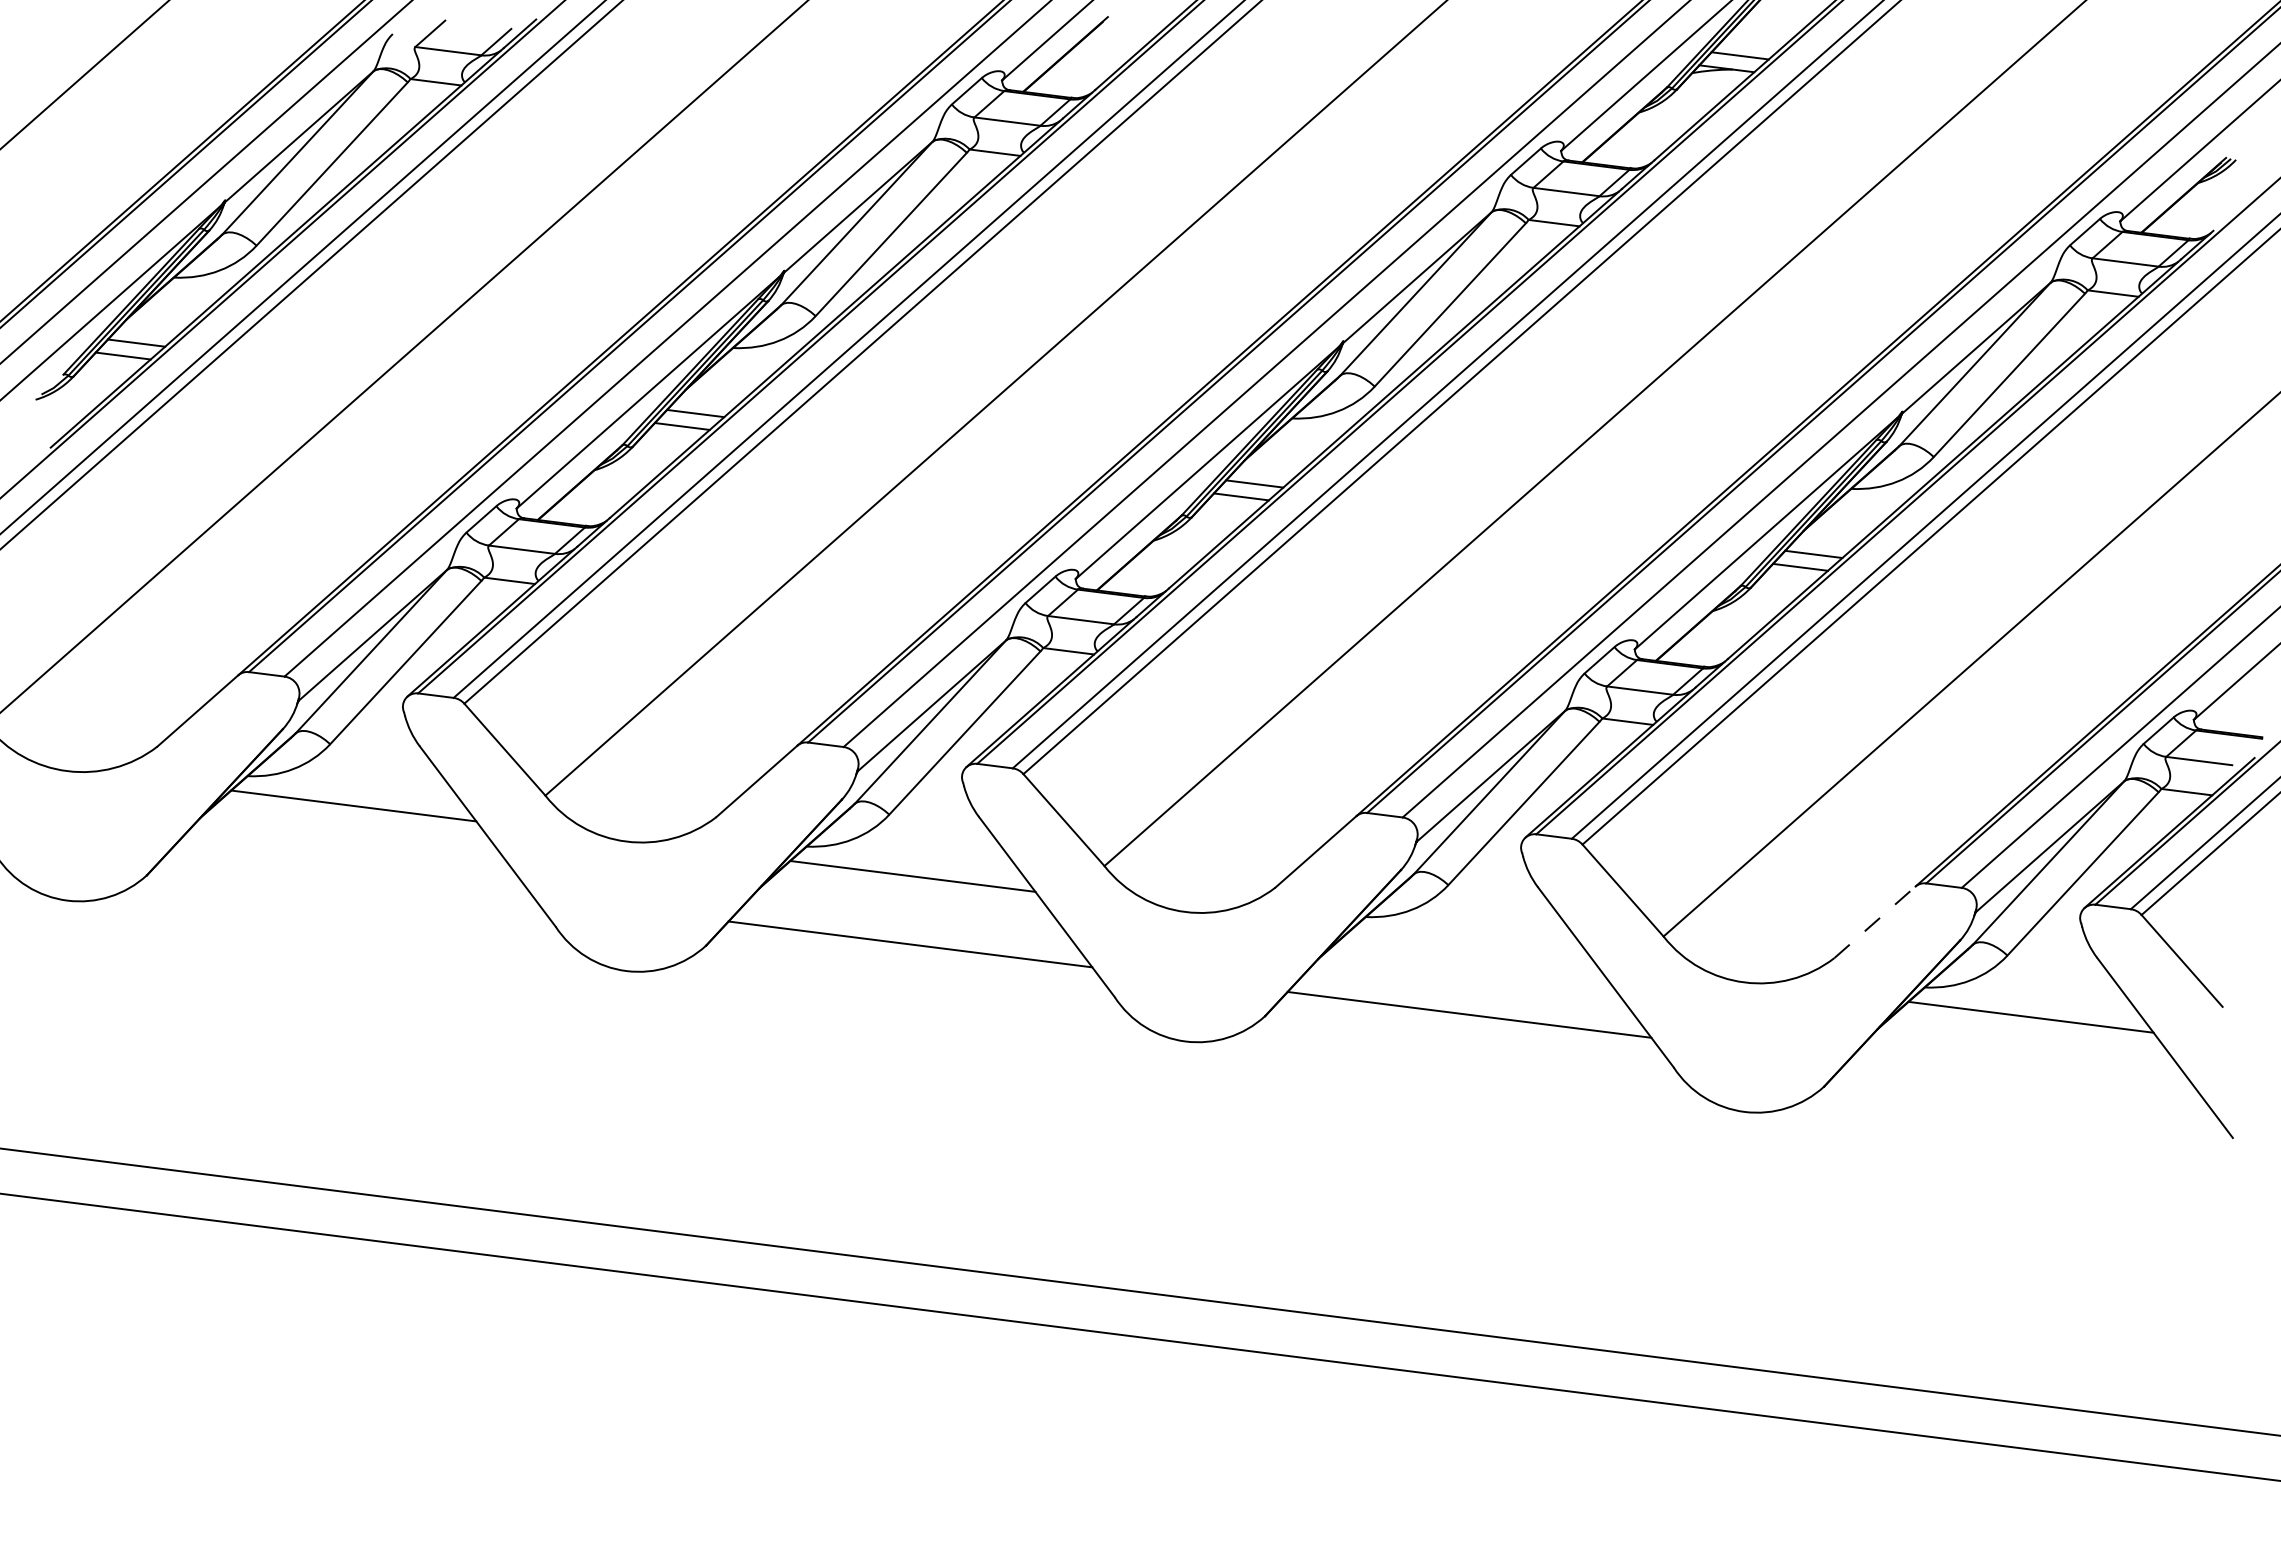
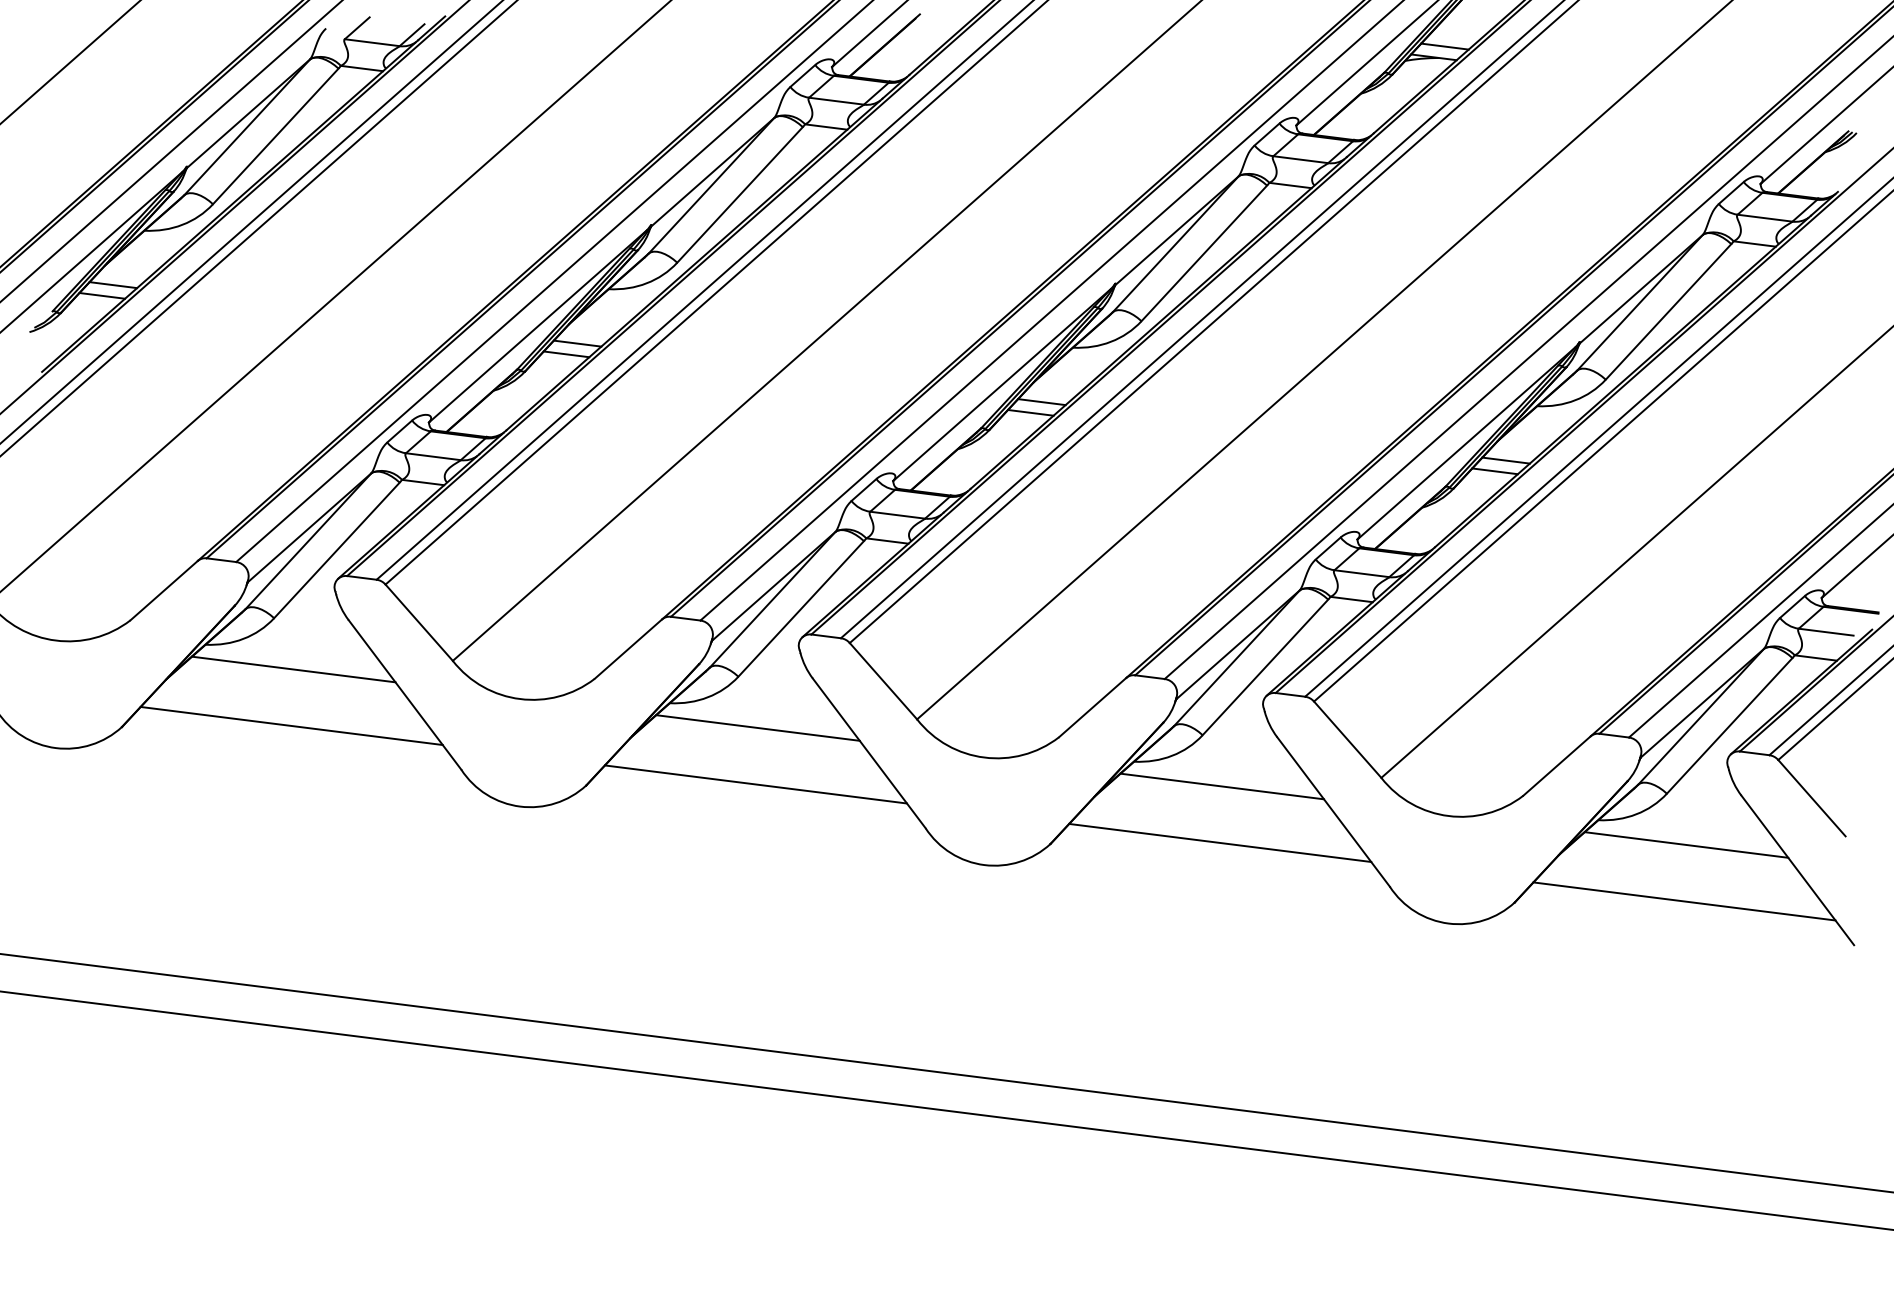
line: (351, 873) -> (291, 725), added
line: (1875, 921) -> (1557, 765), dashed -> solid
line: (1471, 946) -> (1221, 786), added
line: (2028, 1085) -> (1684, 901), added

